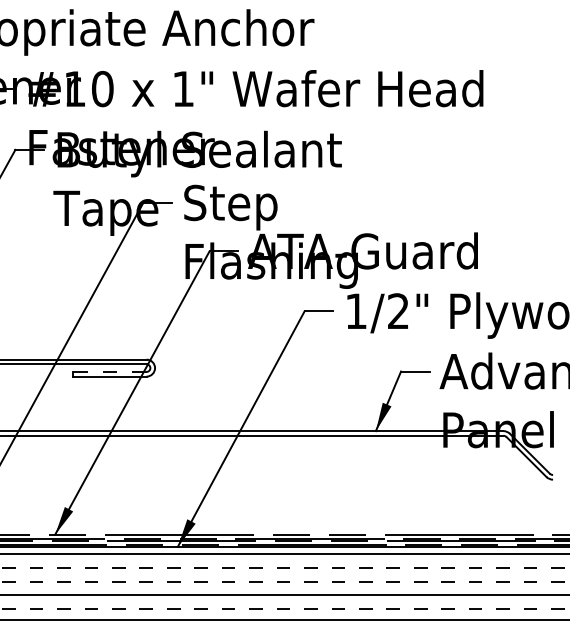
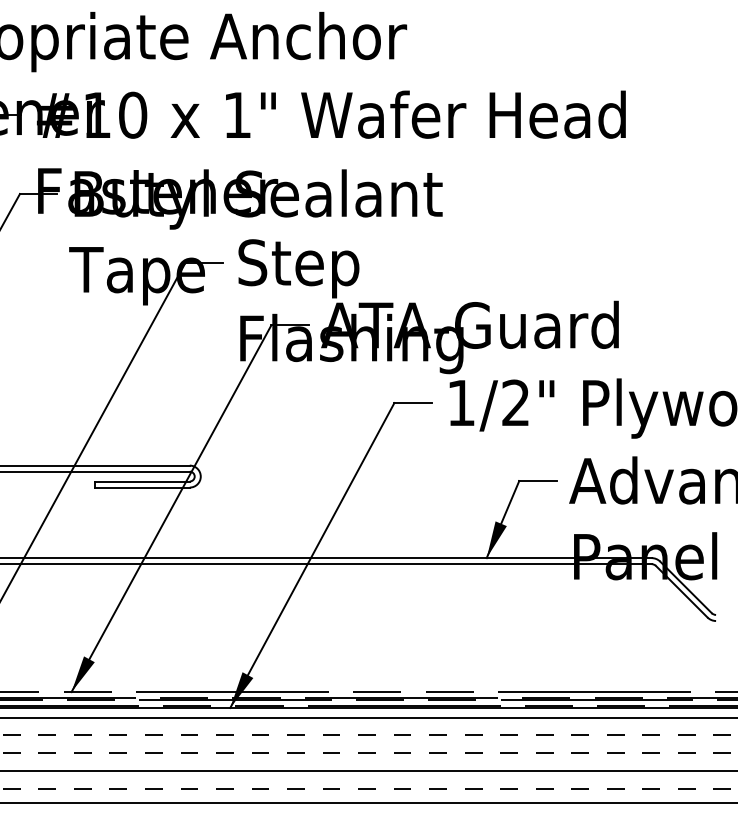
line: (110, 371) -> (143, 480), dashed -> solid

